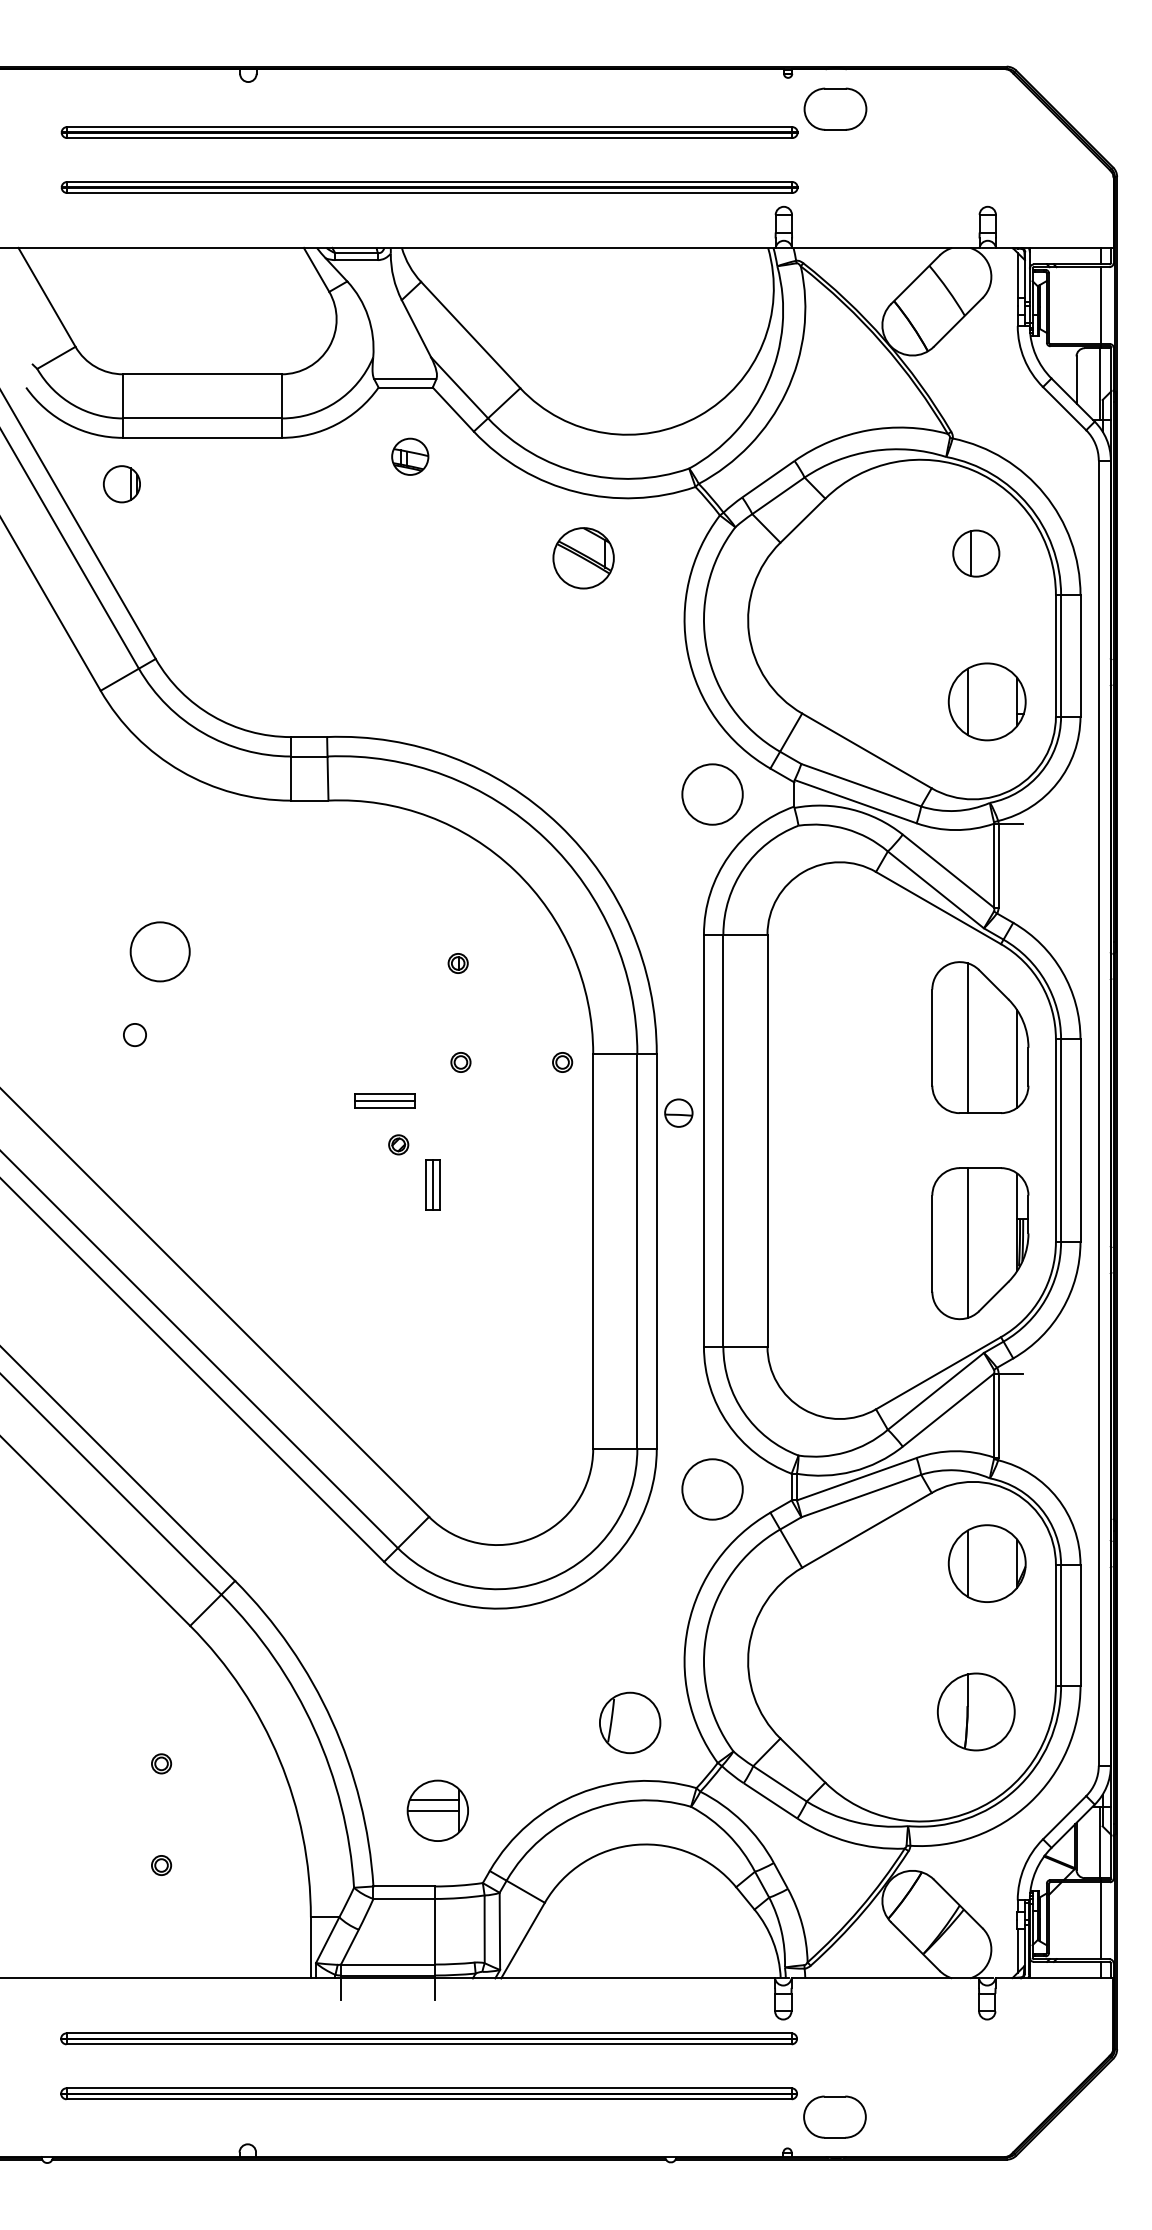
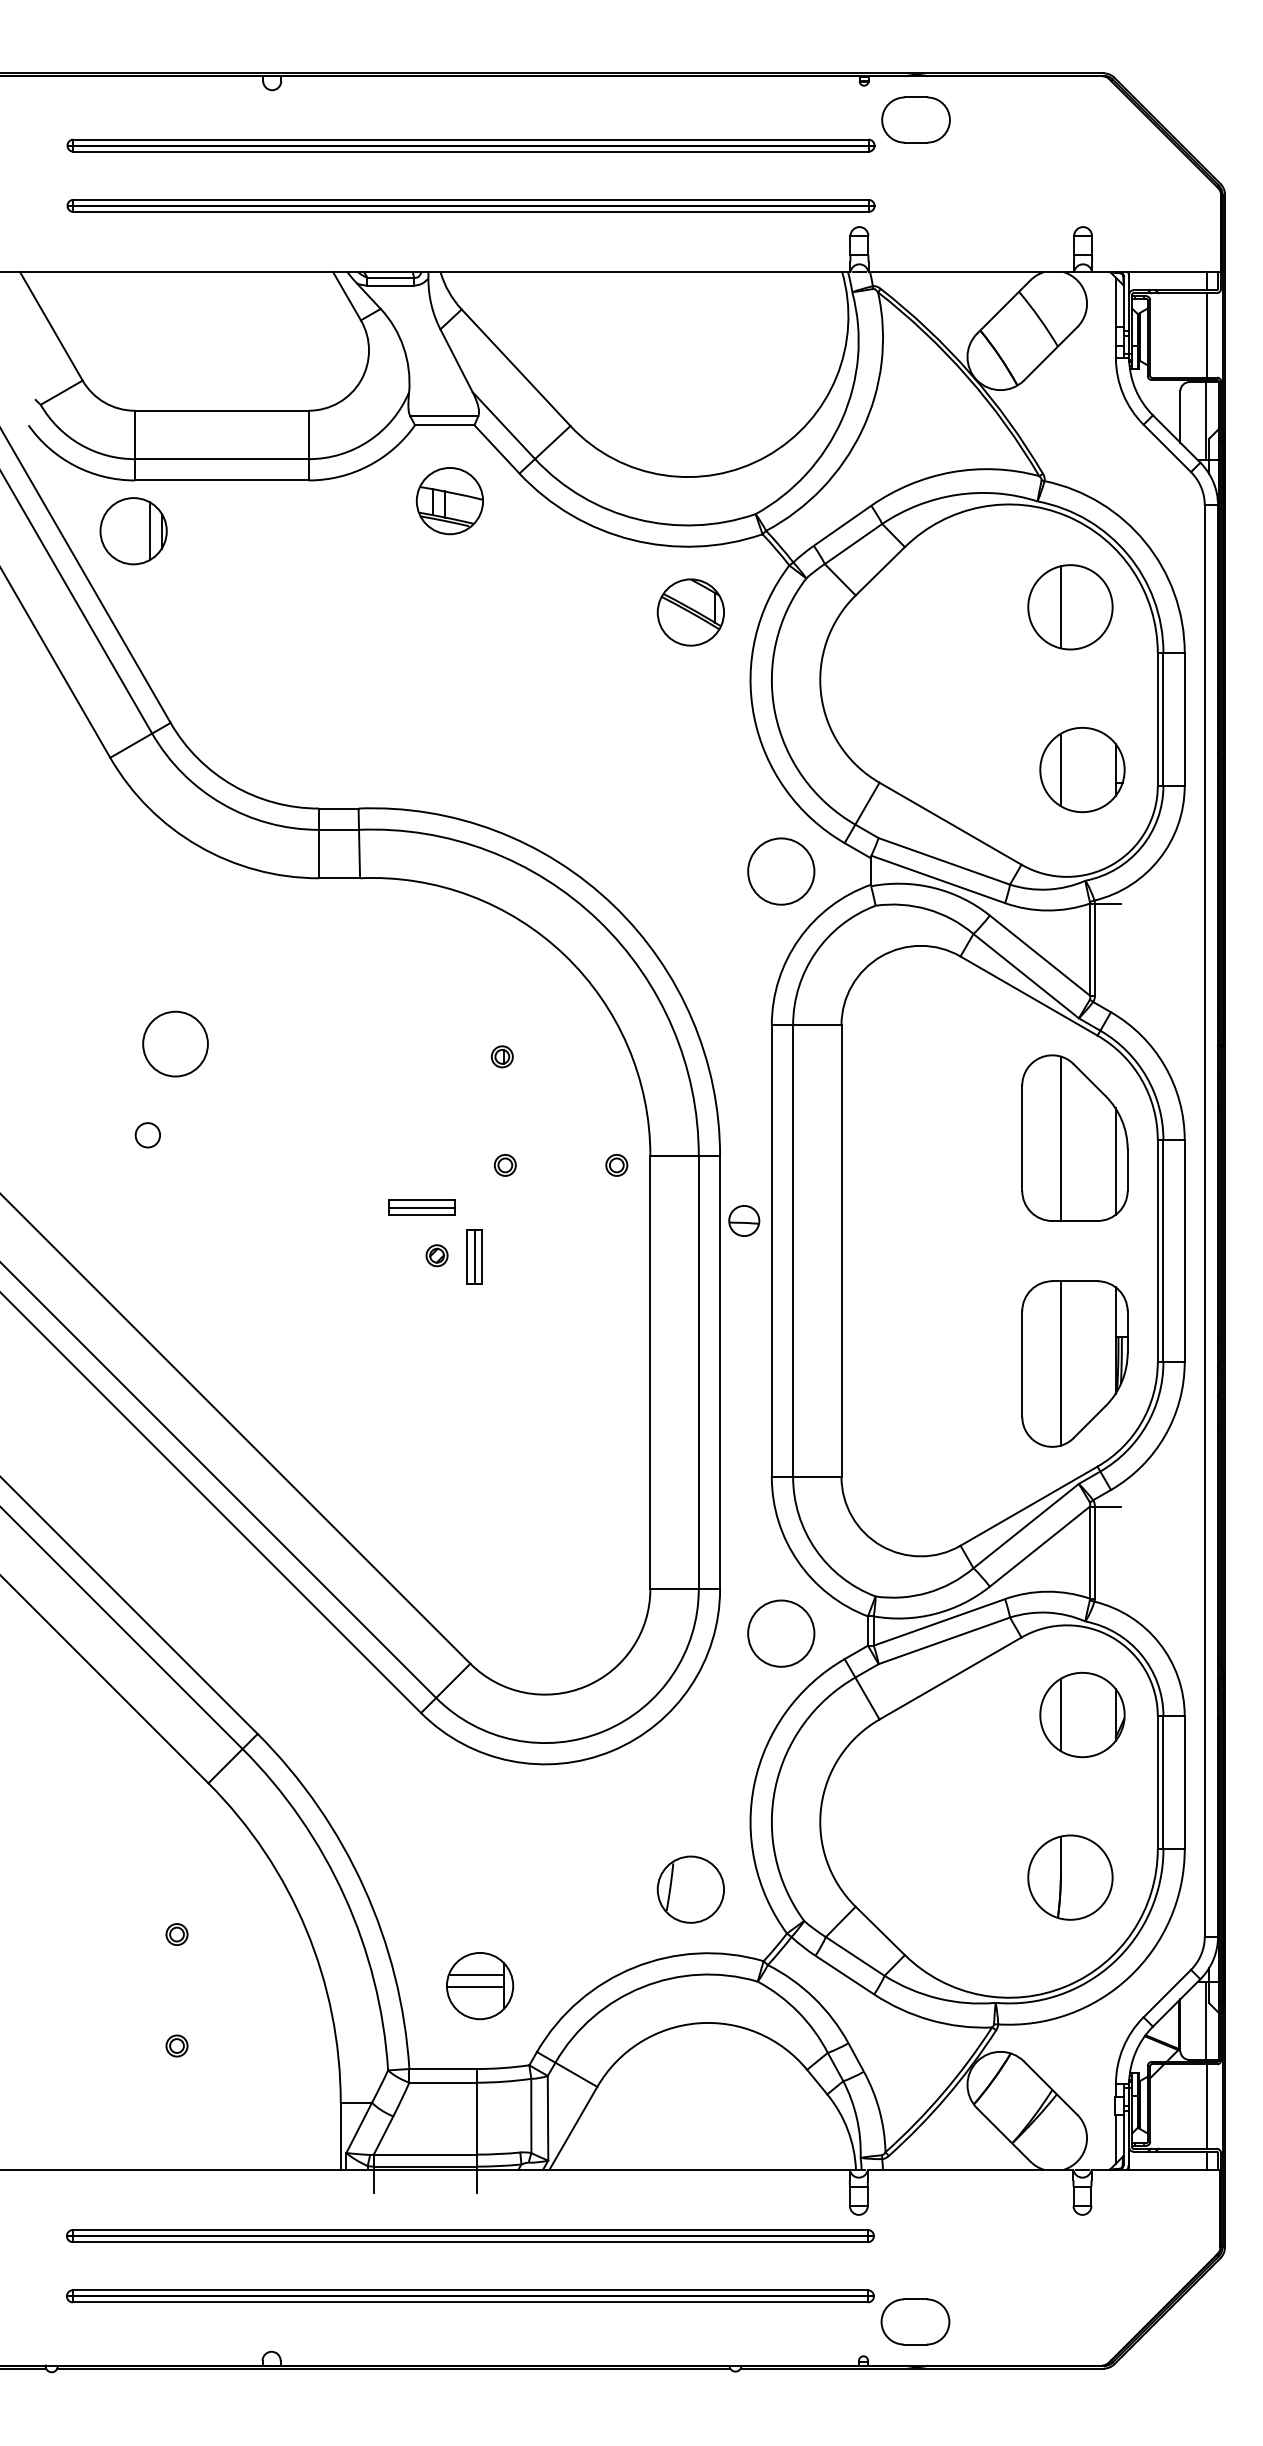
part: (410, 457) -> (449, 501), size x1.67
part: (121, 484) -> (133, 531), size x1.67
part: (976, 553) -> (1070, 607), size x1.67
part: (583, 558) -> (690, 612), moved
part: (432, 1184) -> (474, 1256), moved

